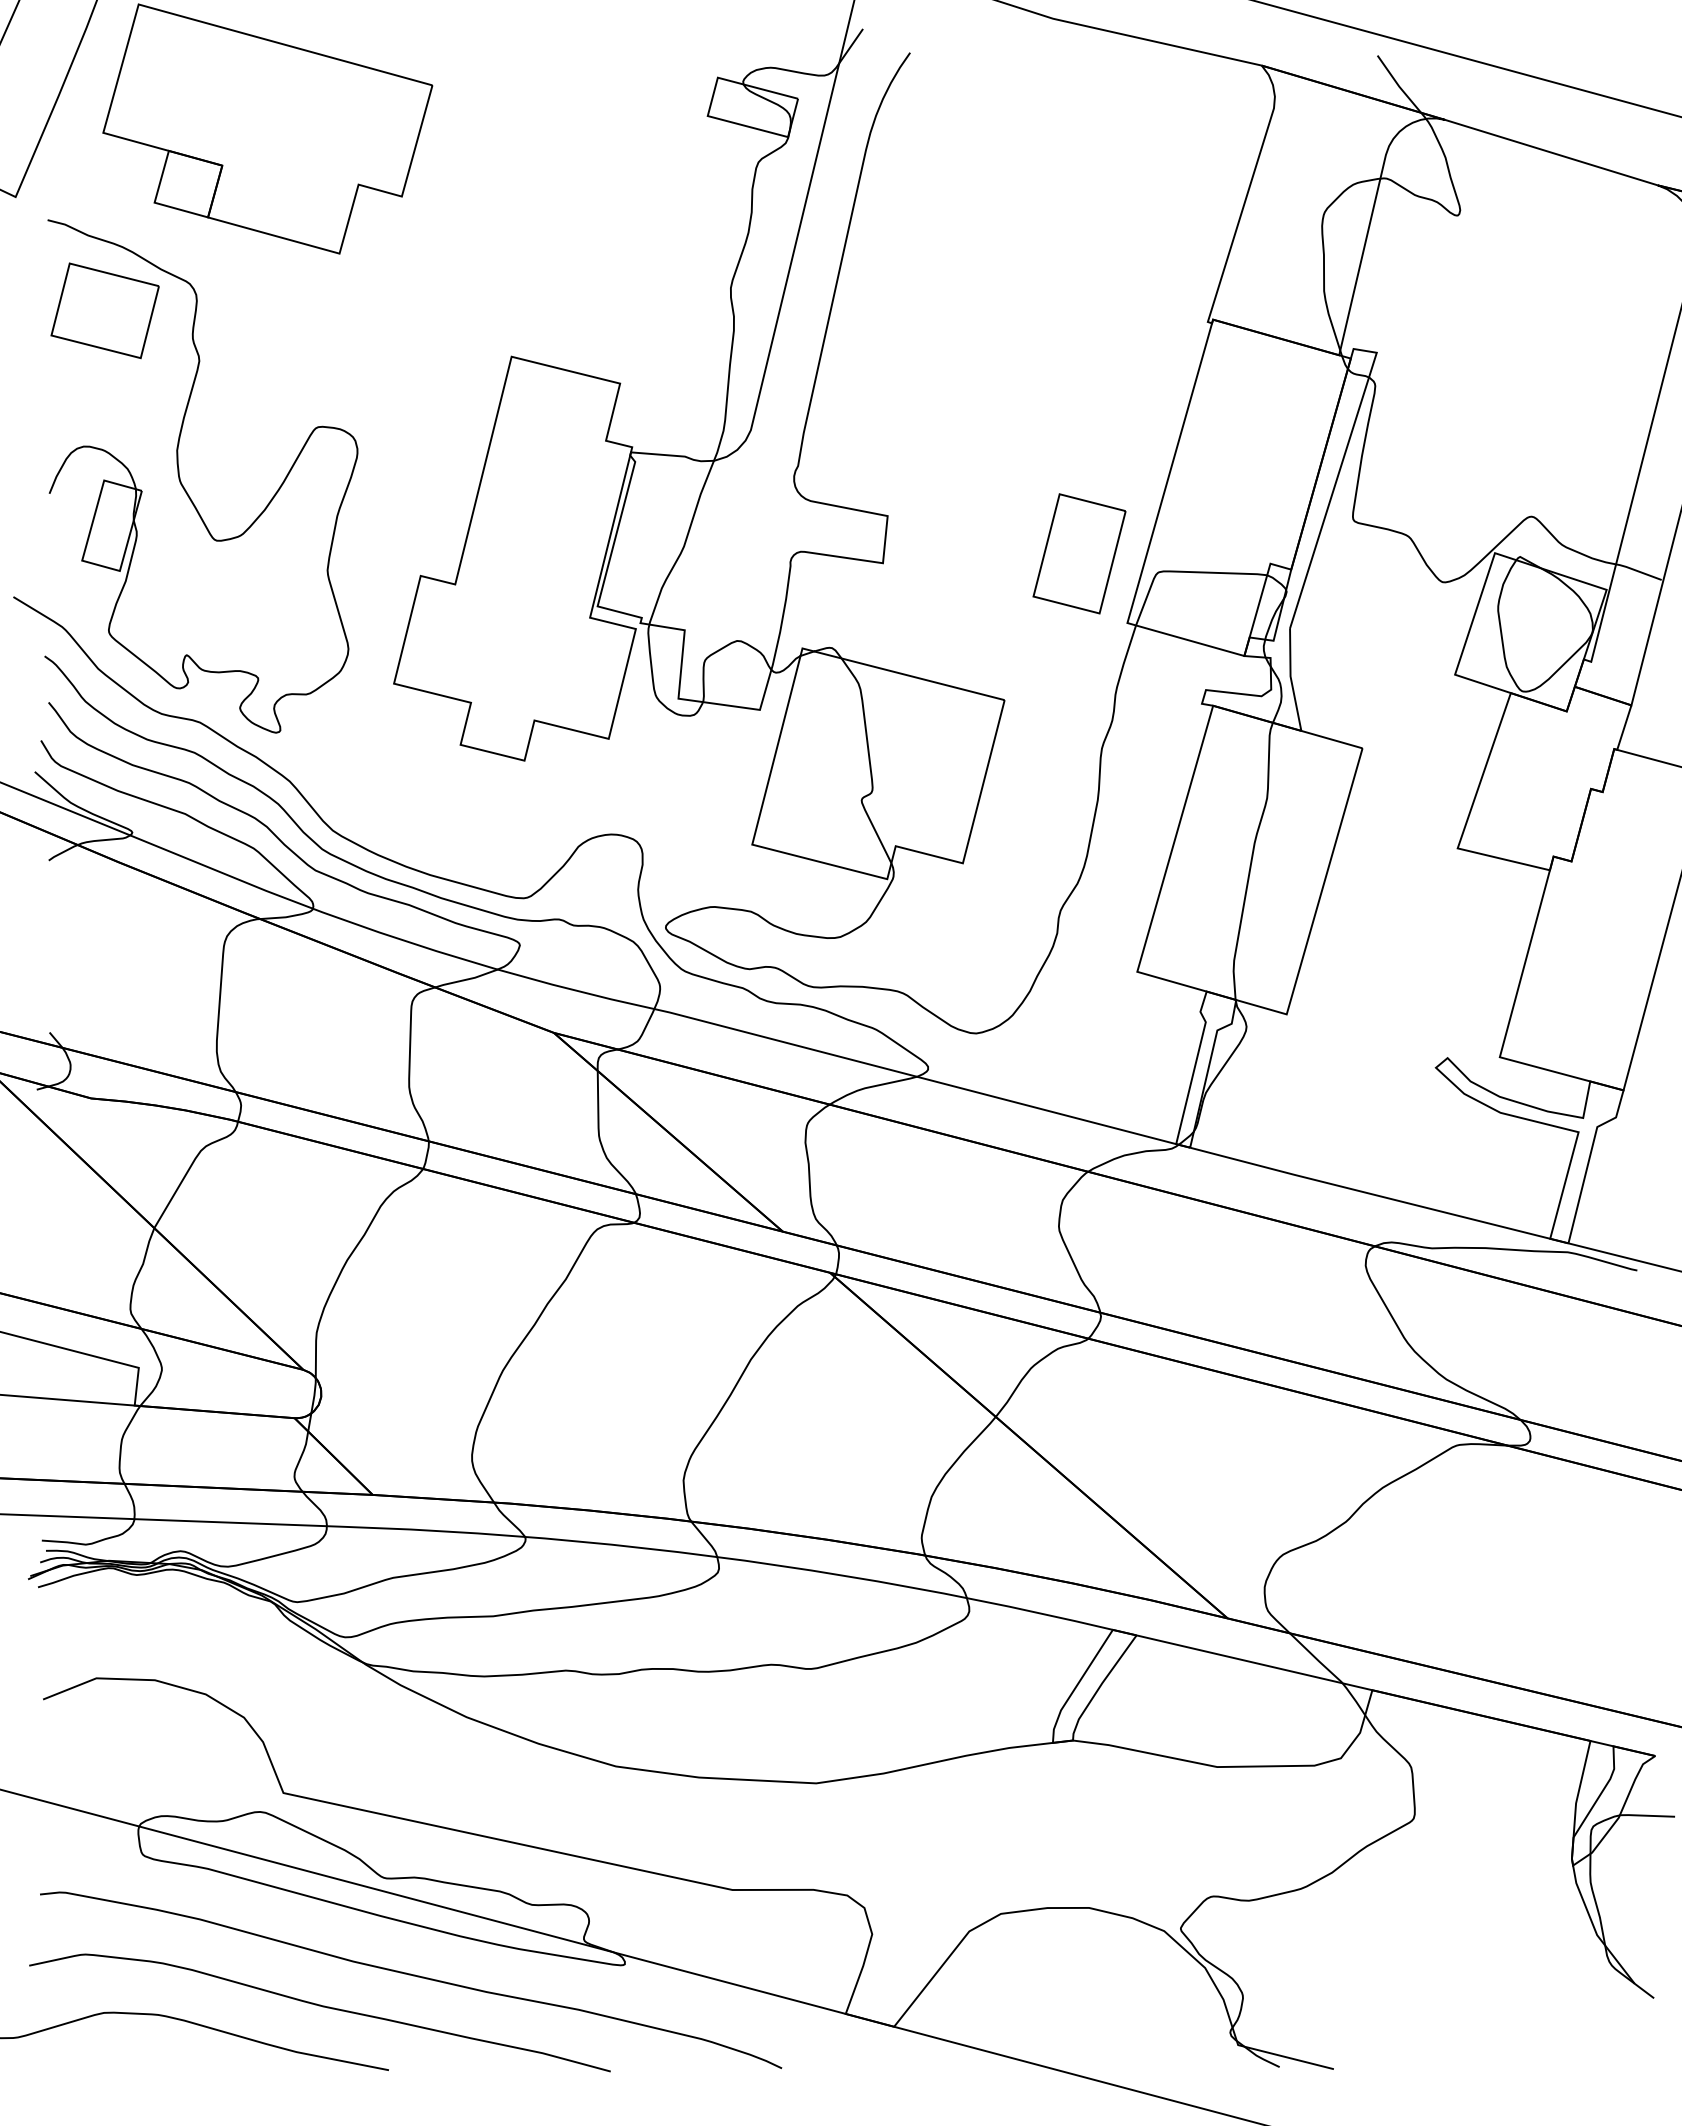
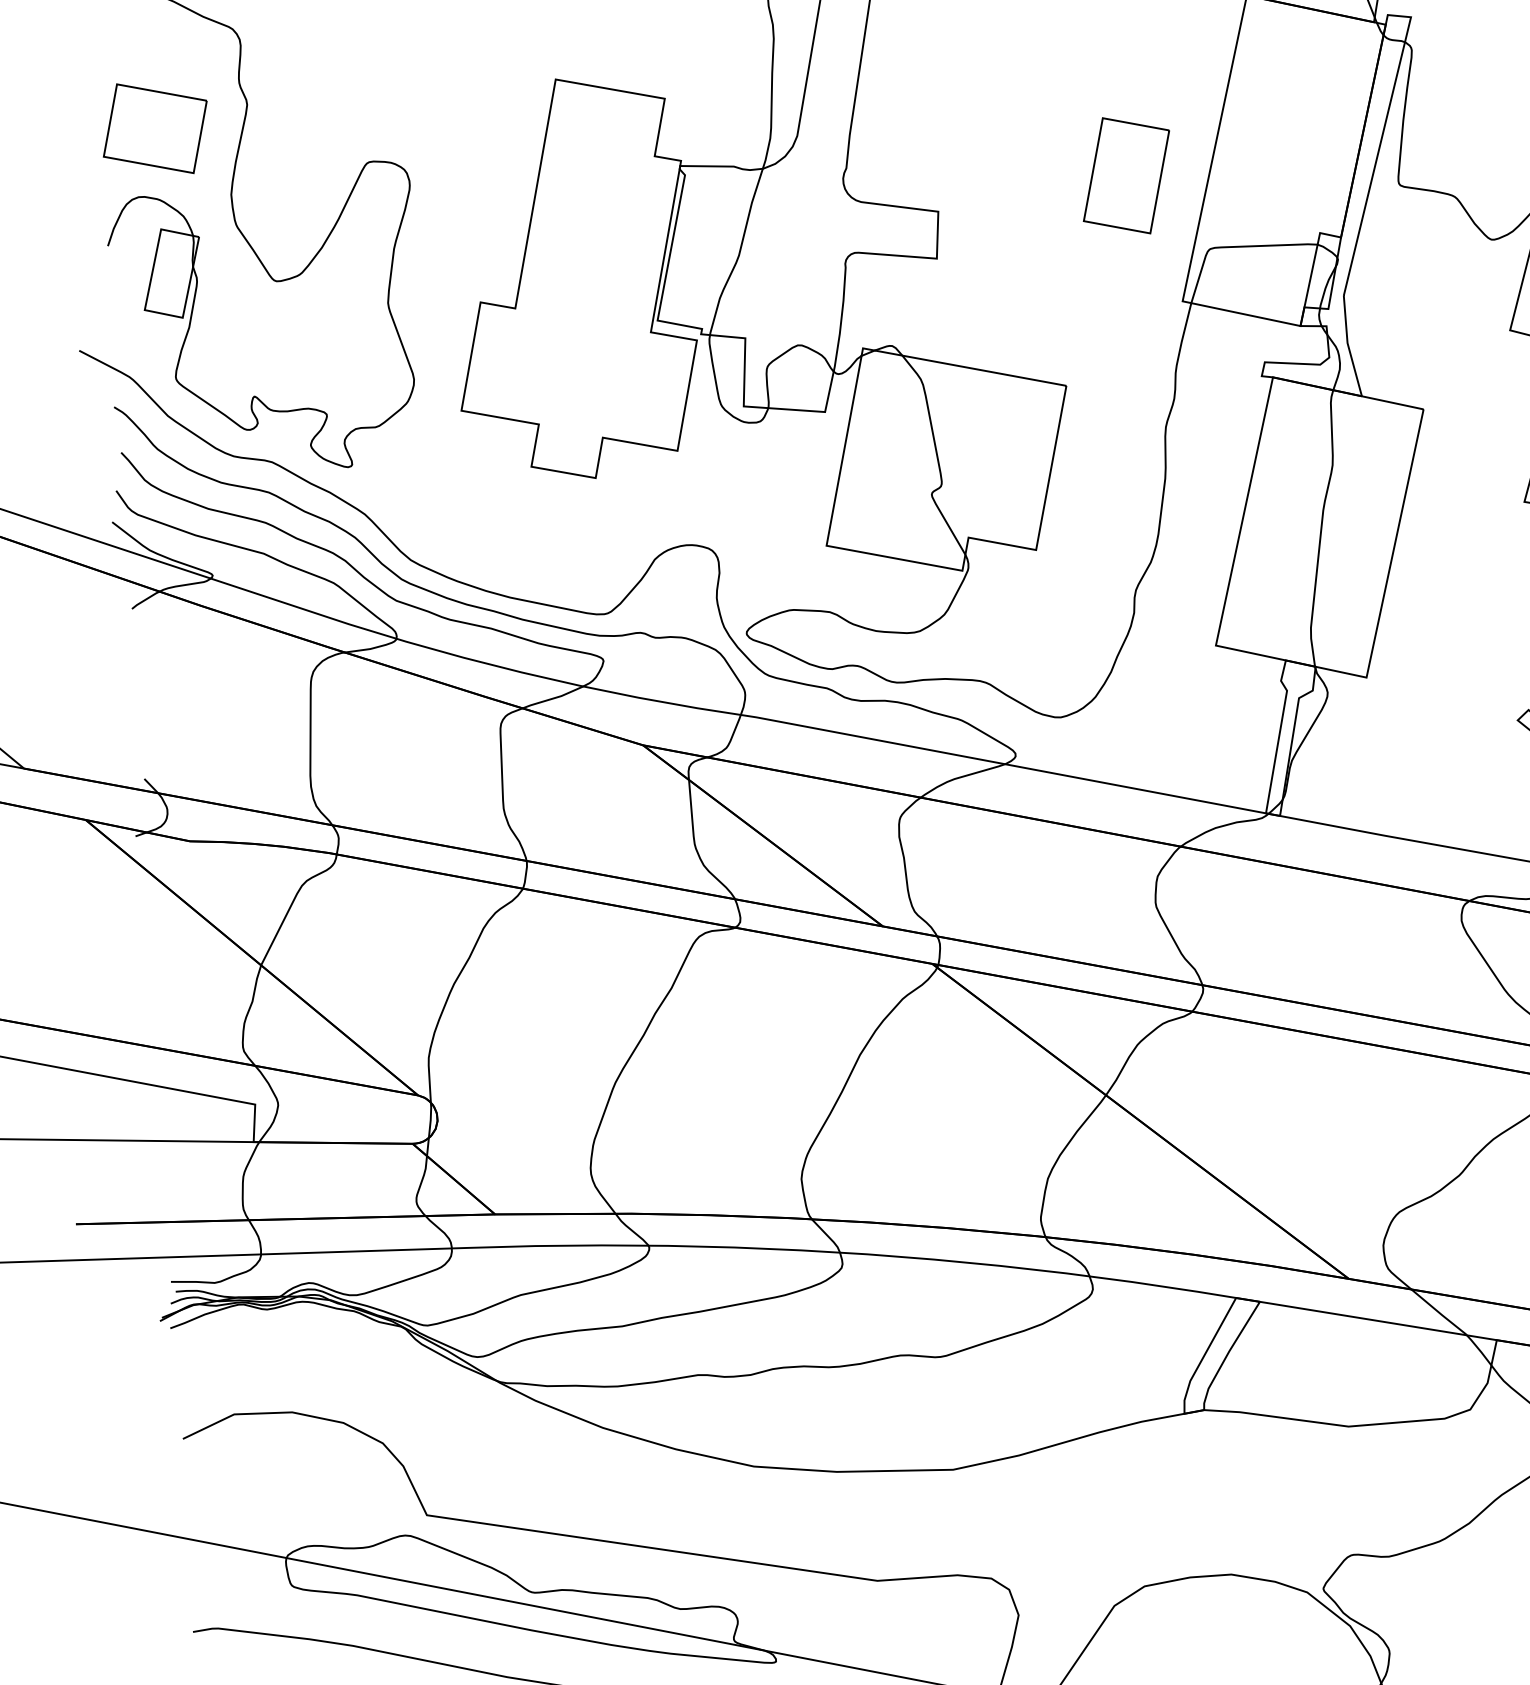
part: (104, 310) -> (154, 128), moved
part: (1079, 553) -> (1126, 175), moved

